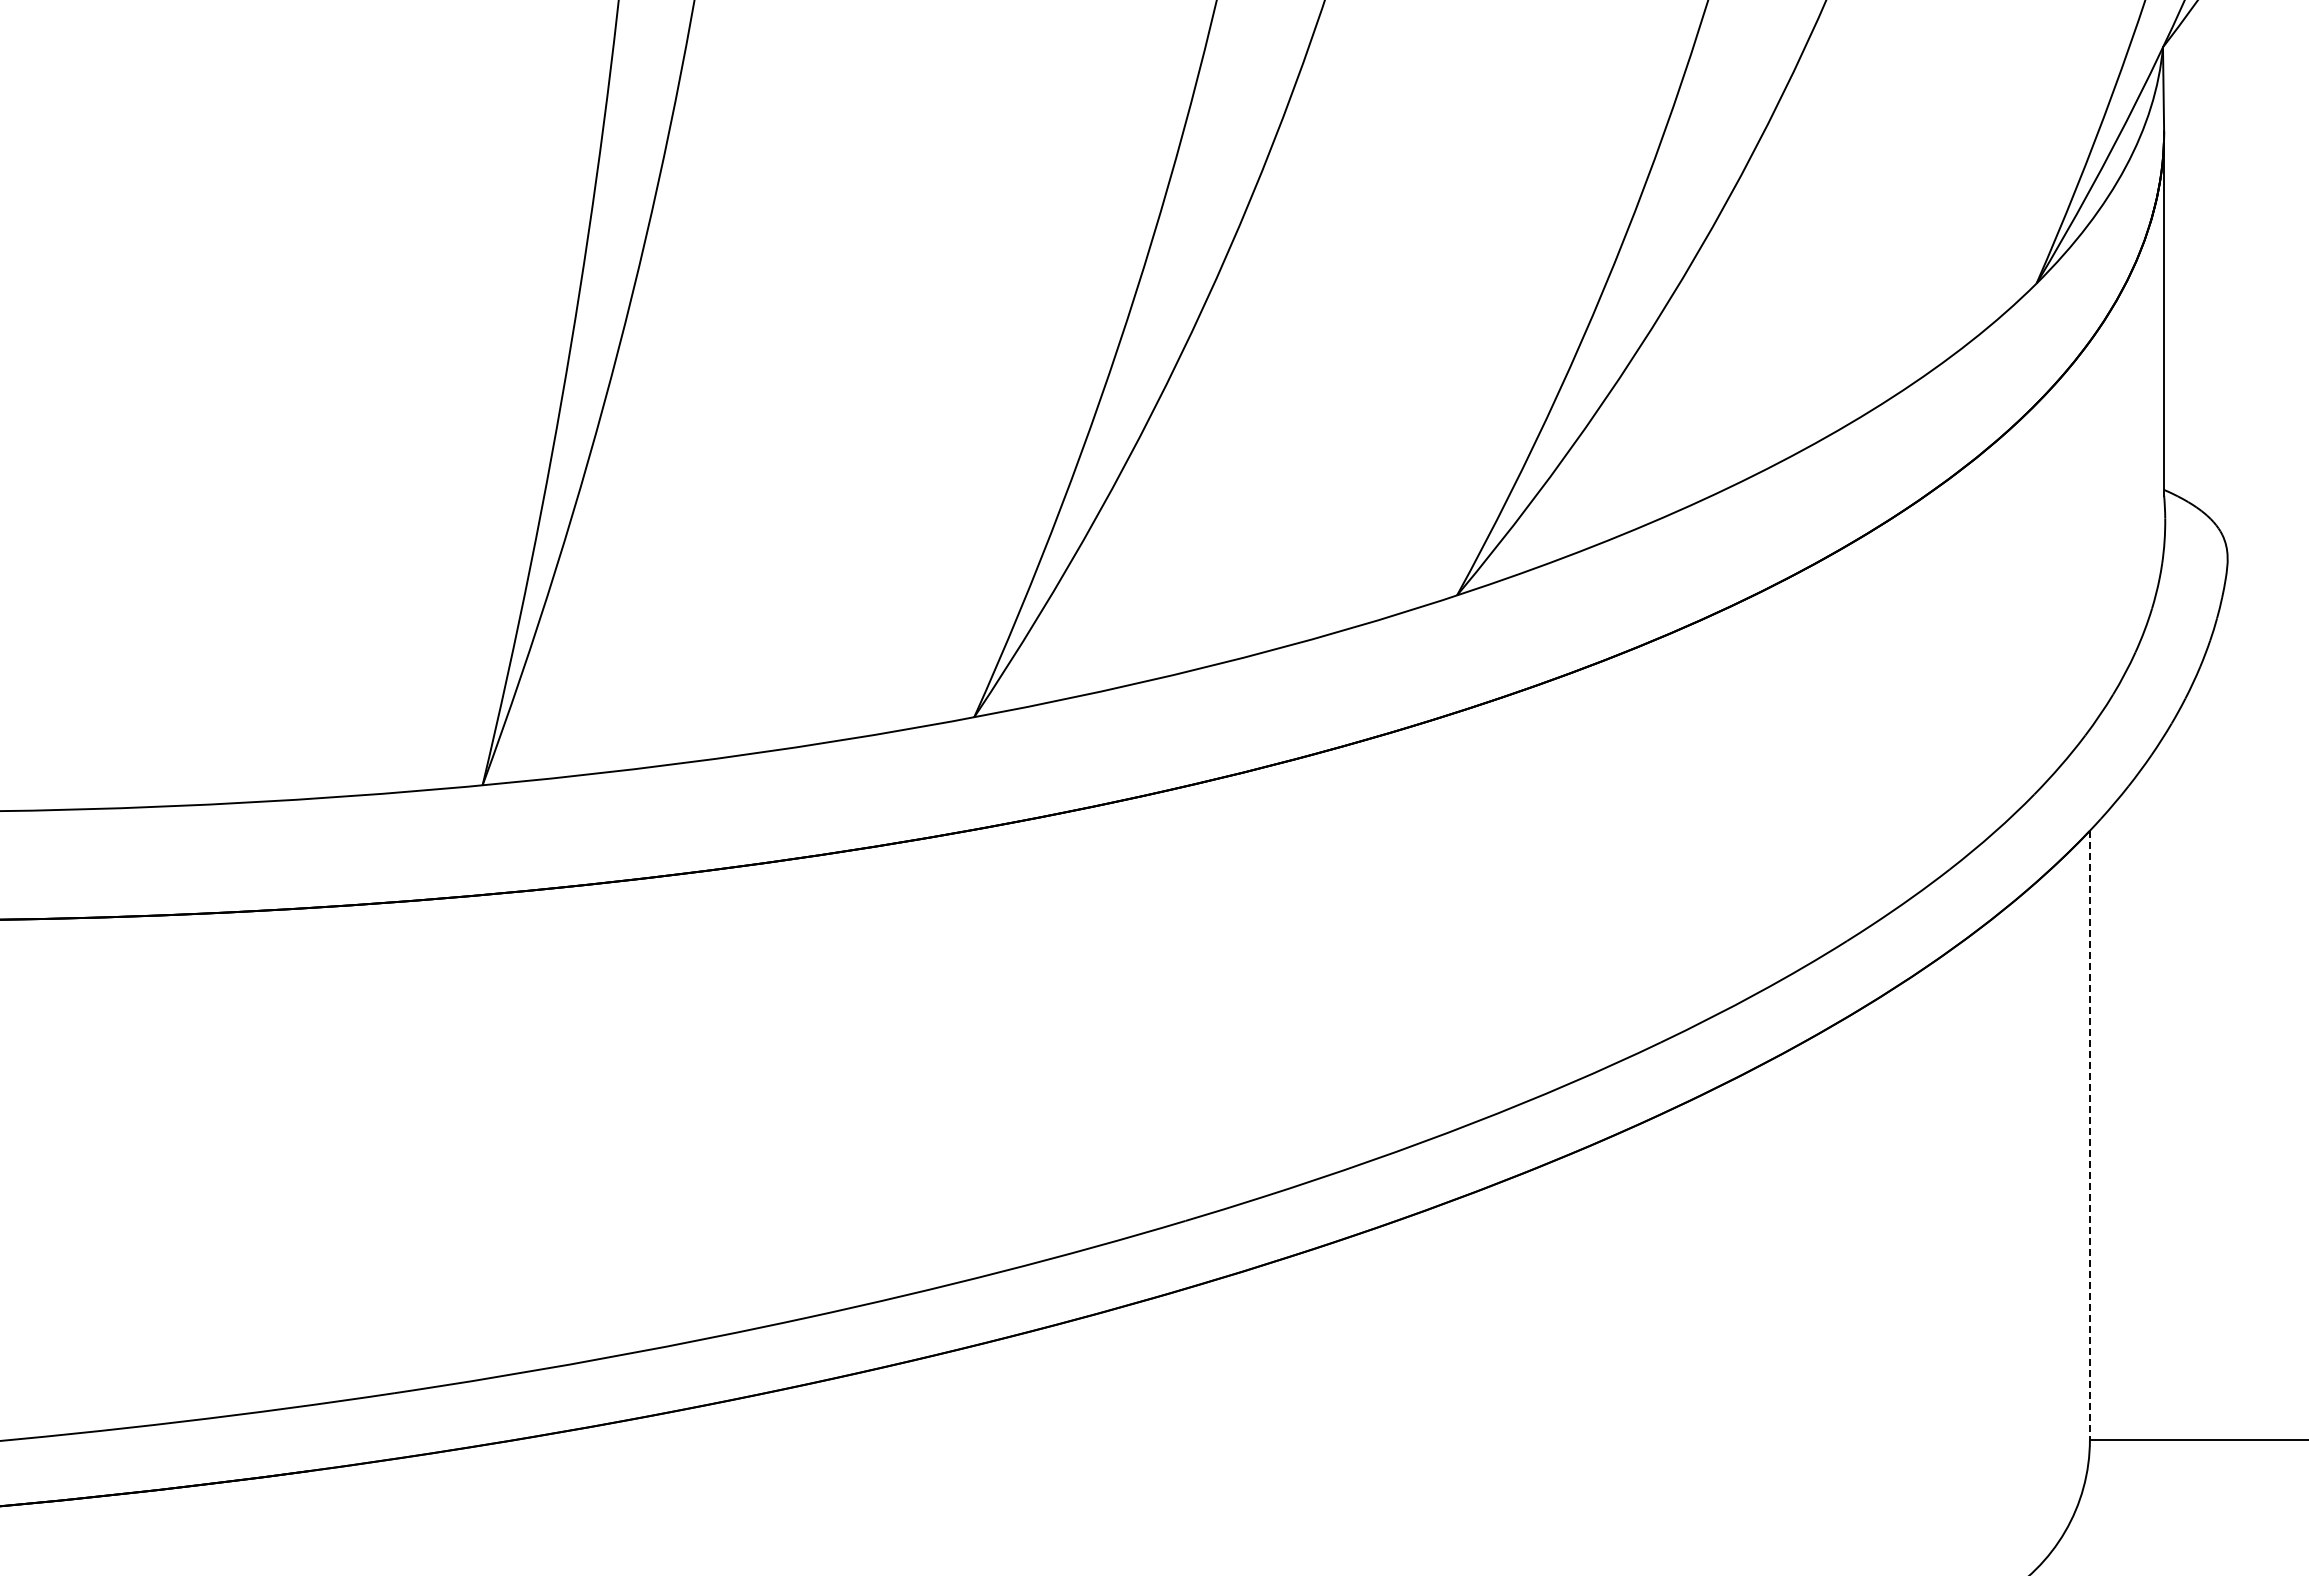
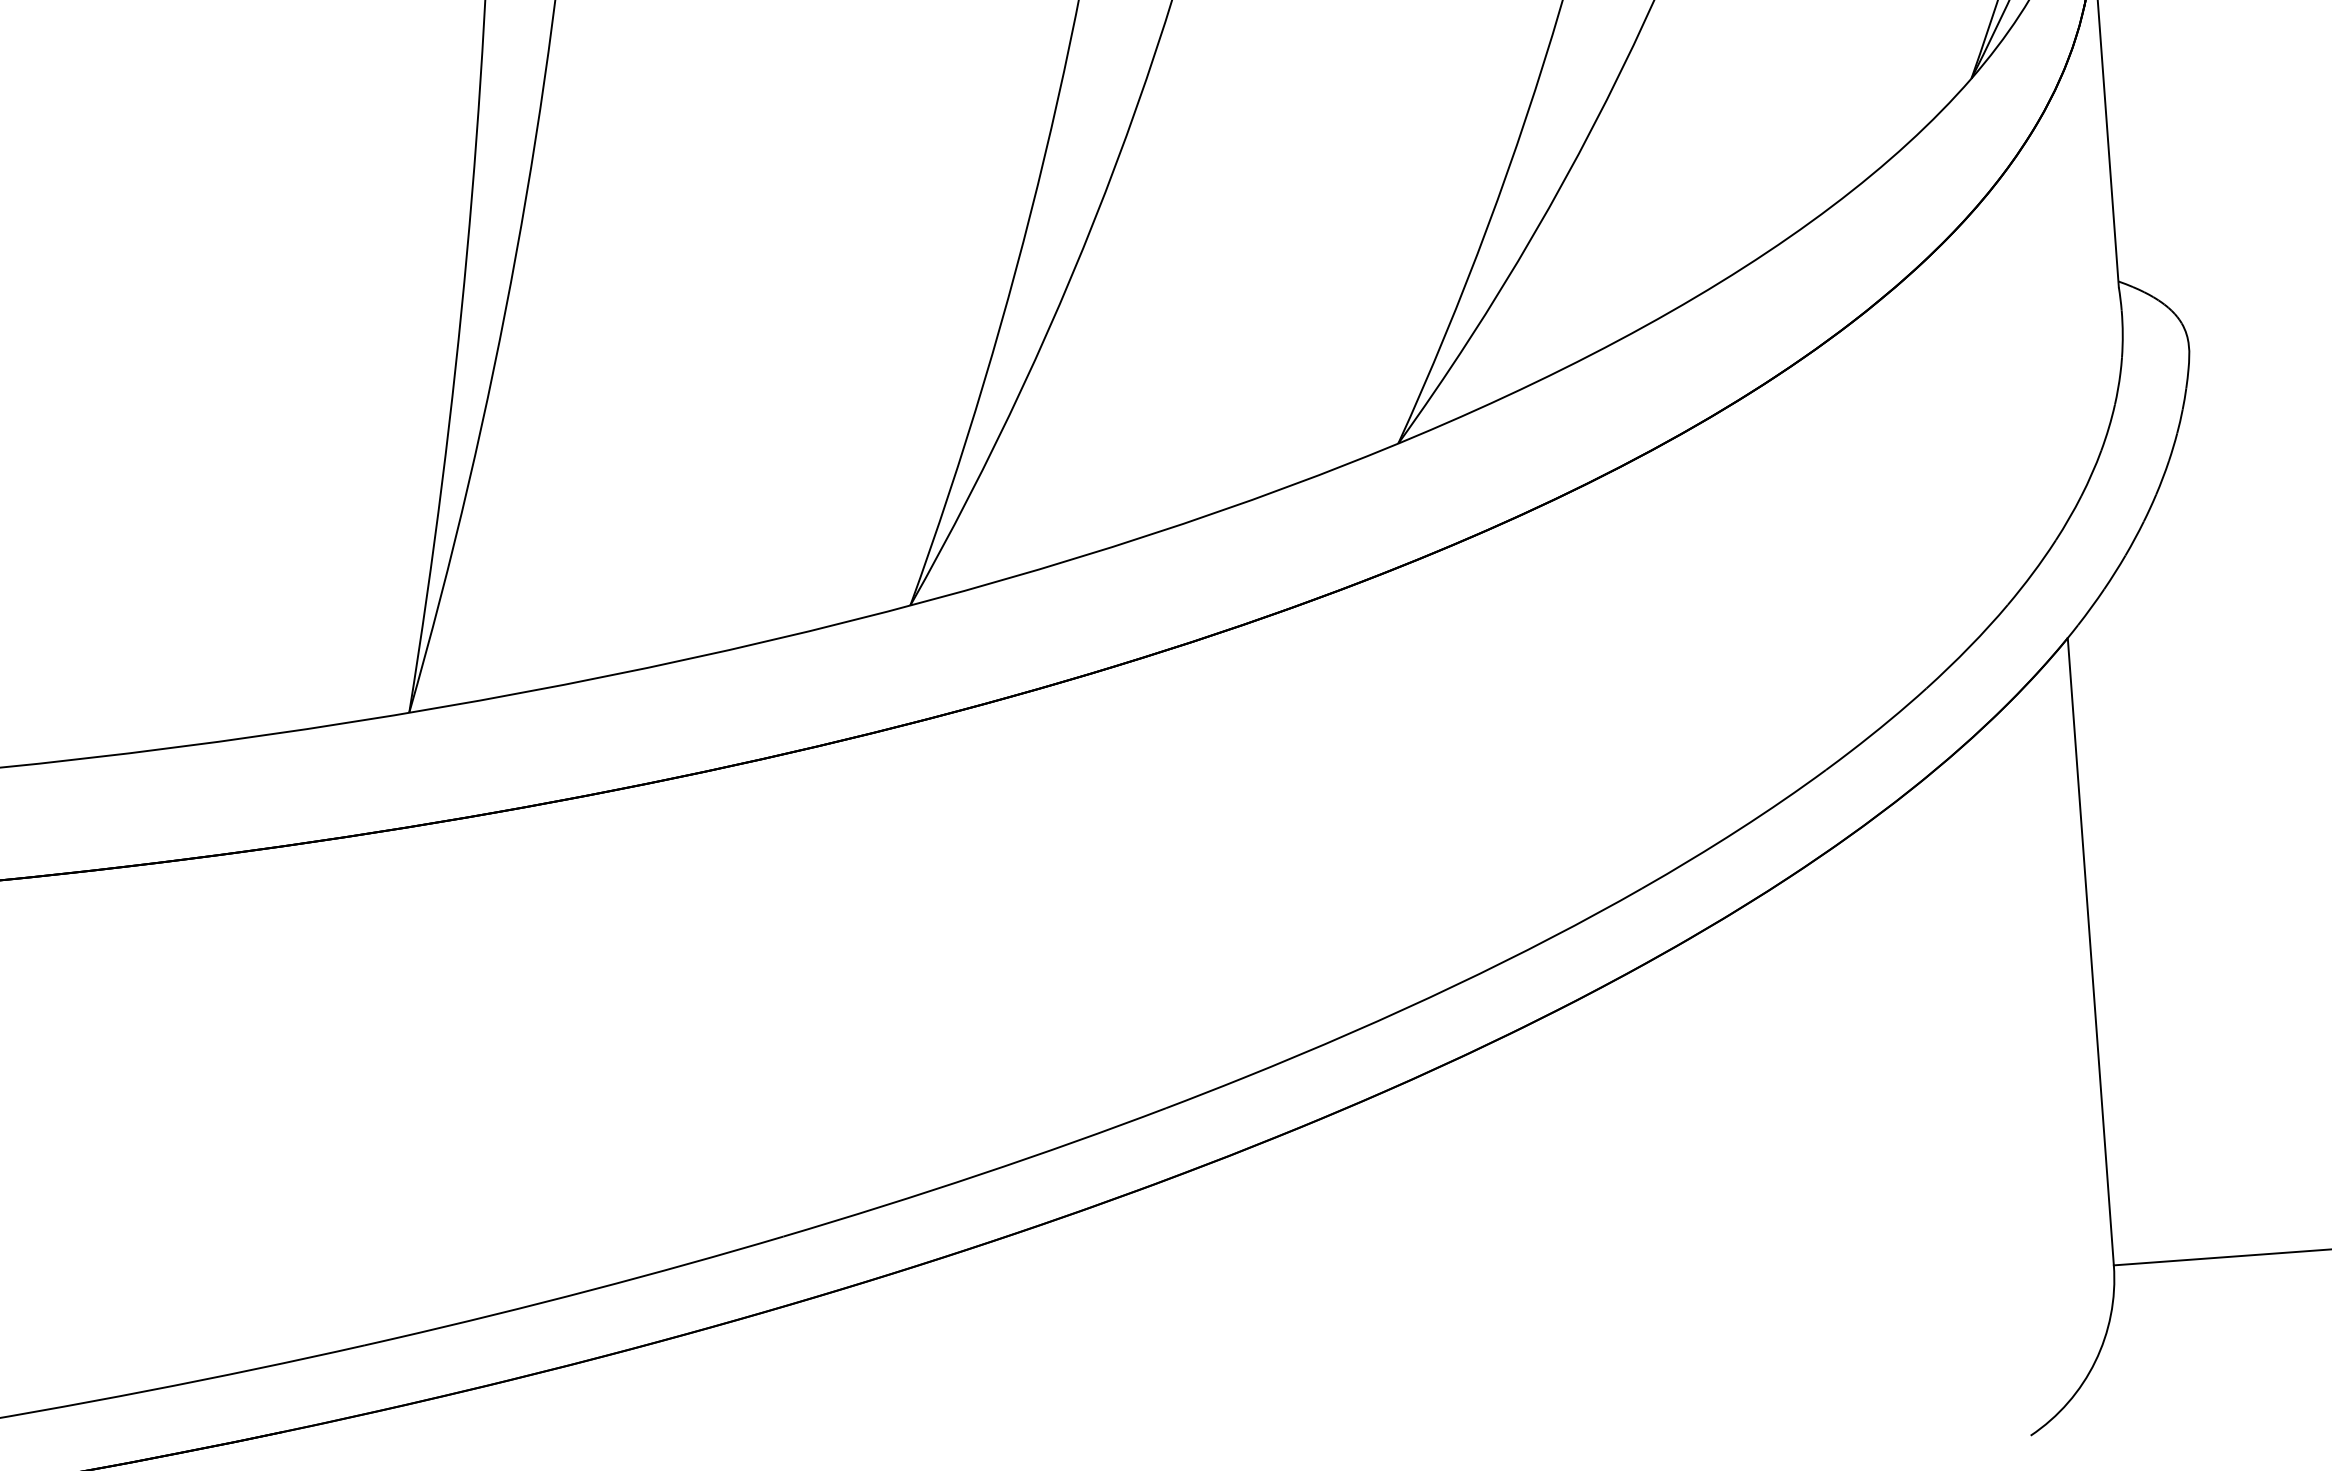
line: (2089, 1135) -> (2090, 951), dashed -> solid

